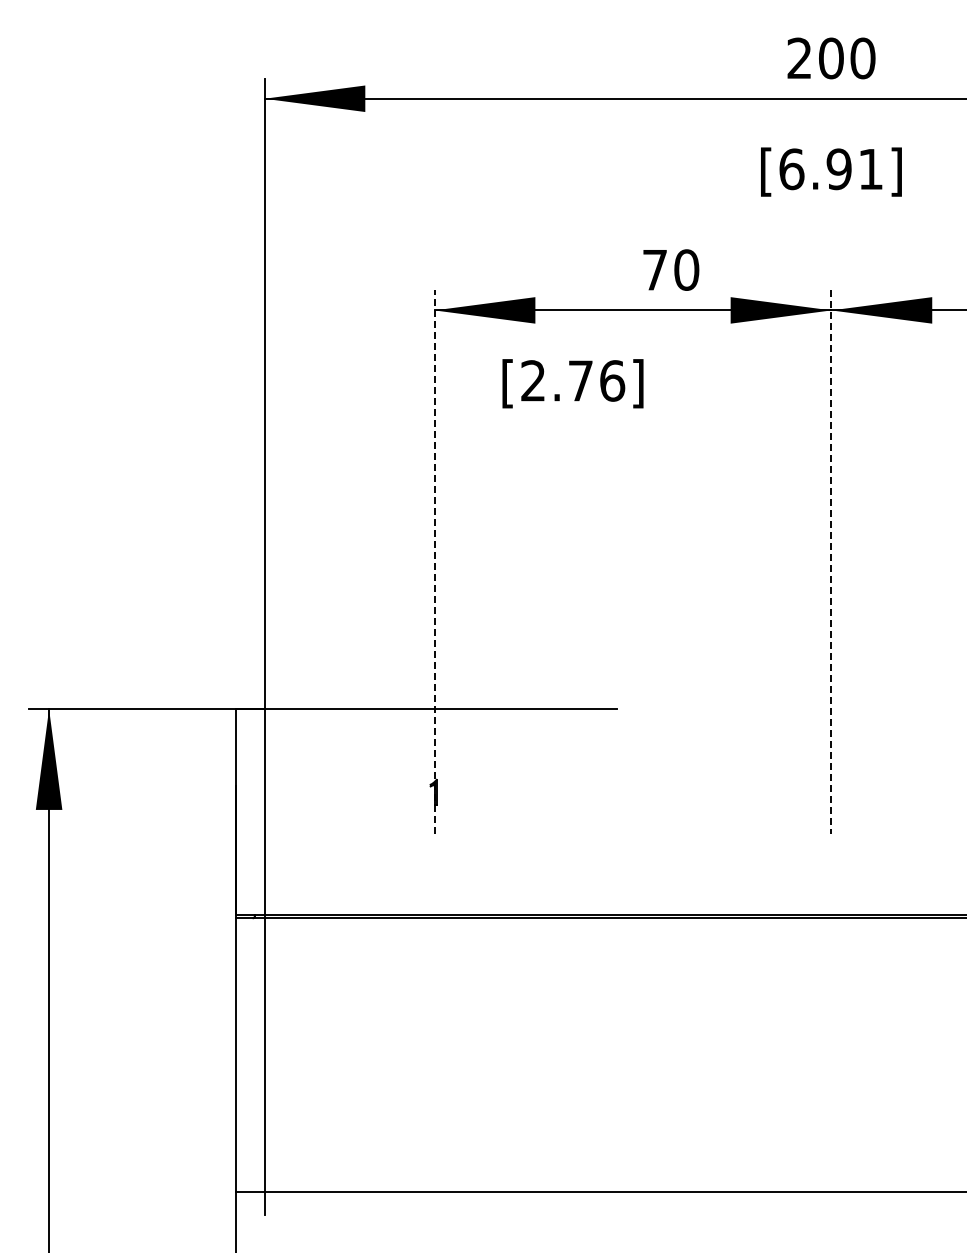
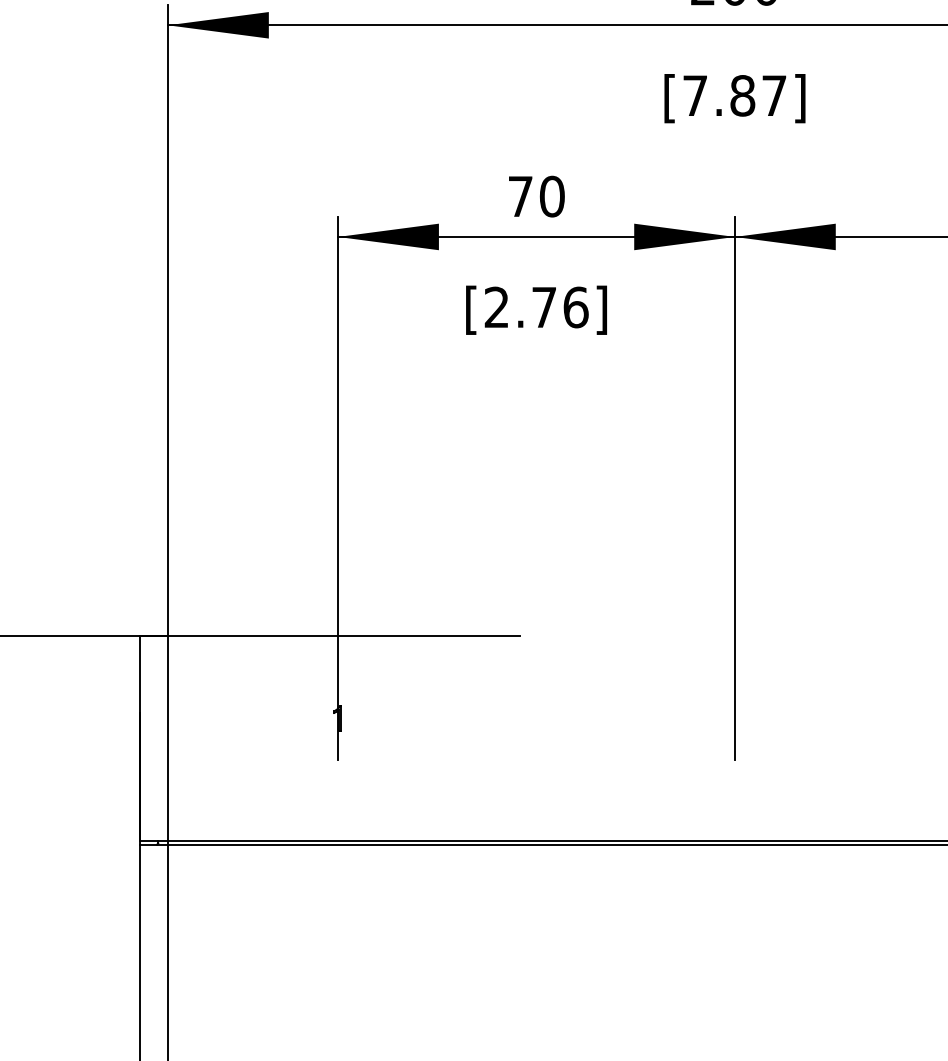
text: (830, 169) -> (734, 96), [6.91] -> [7.87]
text: (671, 269) -> (537, 196), moved
text: (572, 383) -> (536, 310), moved
line: (434, 562) -> (338, 489), dashed -> solid
line: (831, 562) -> (735, 489), dashed -> solid

